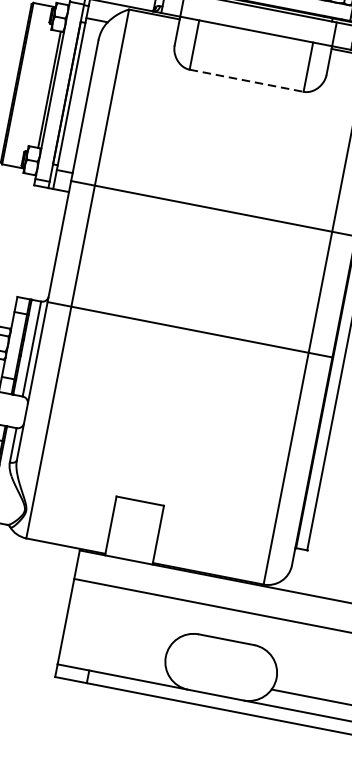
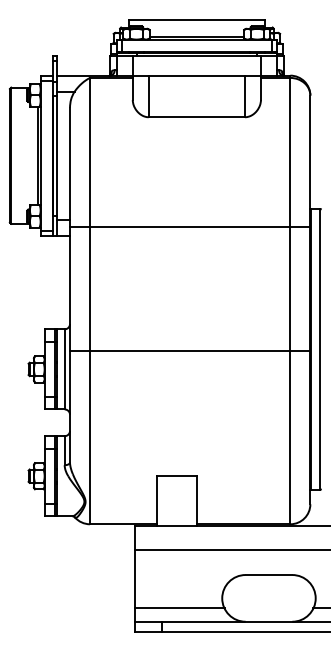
line: (247, 81) -> (197, 117), dashed -> solid
line: (190, 329) -> (190, 350), moved
line: (112, 658) -> (179, 608), added

